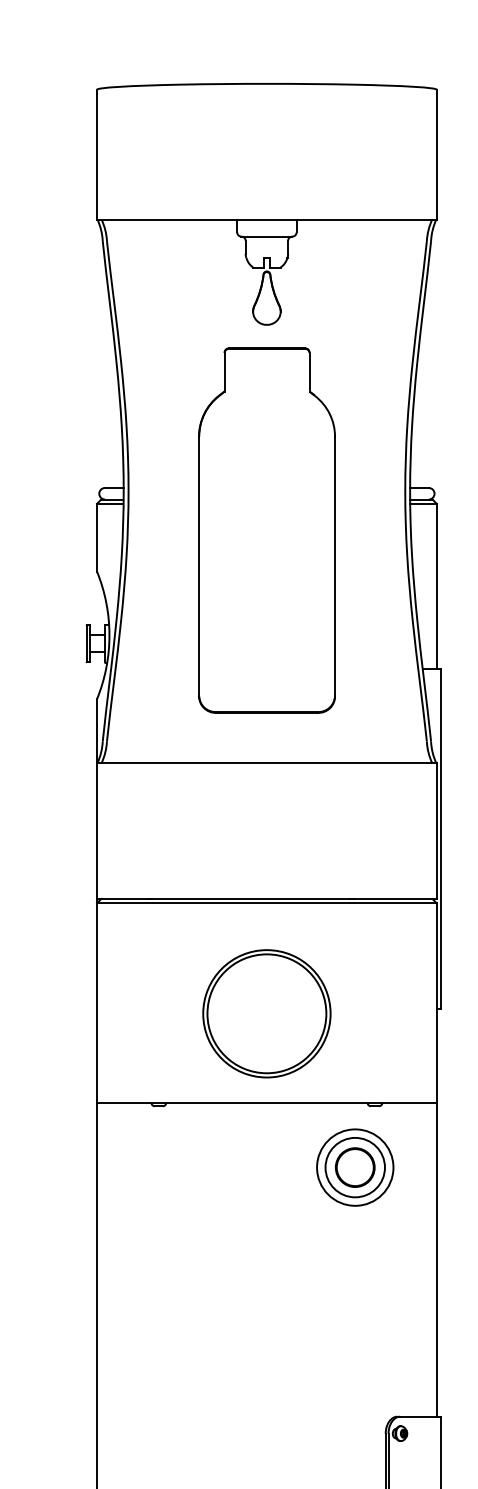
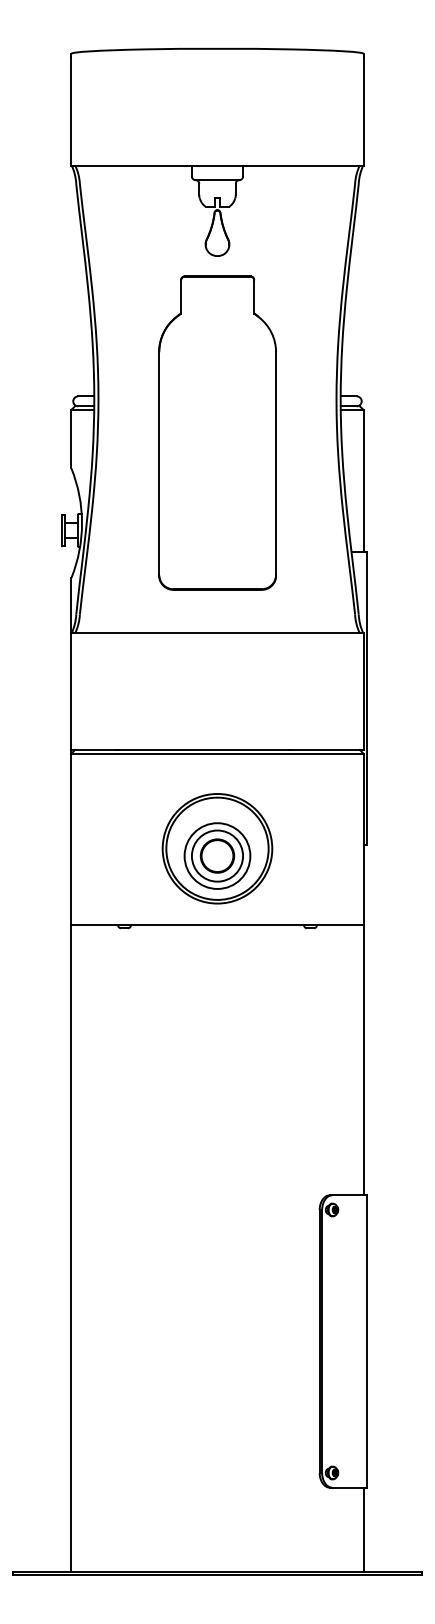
part: (355, 1166) -> (217, 855), moved

